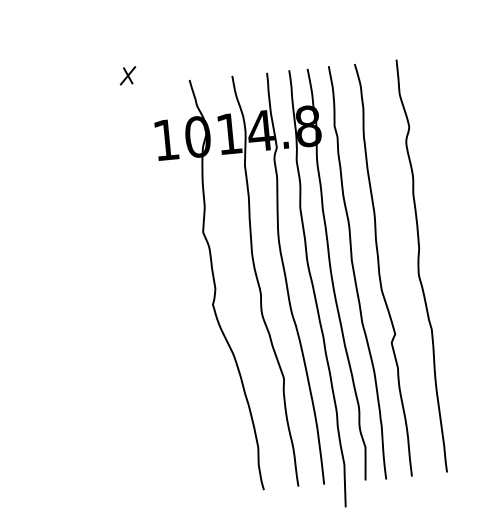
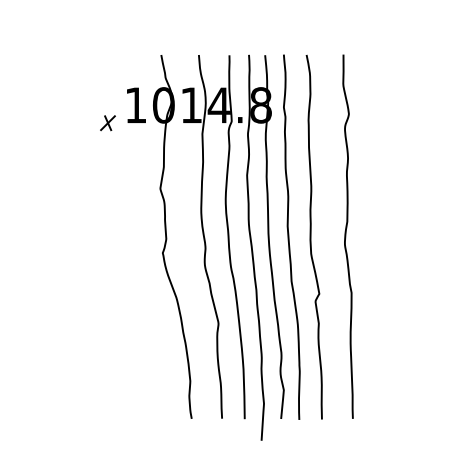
part: (127, 76) -> (107, 123), moved

